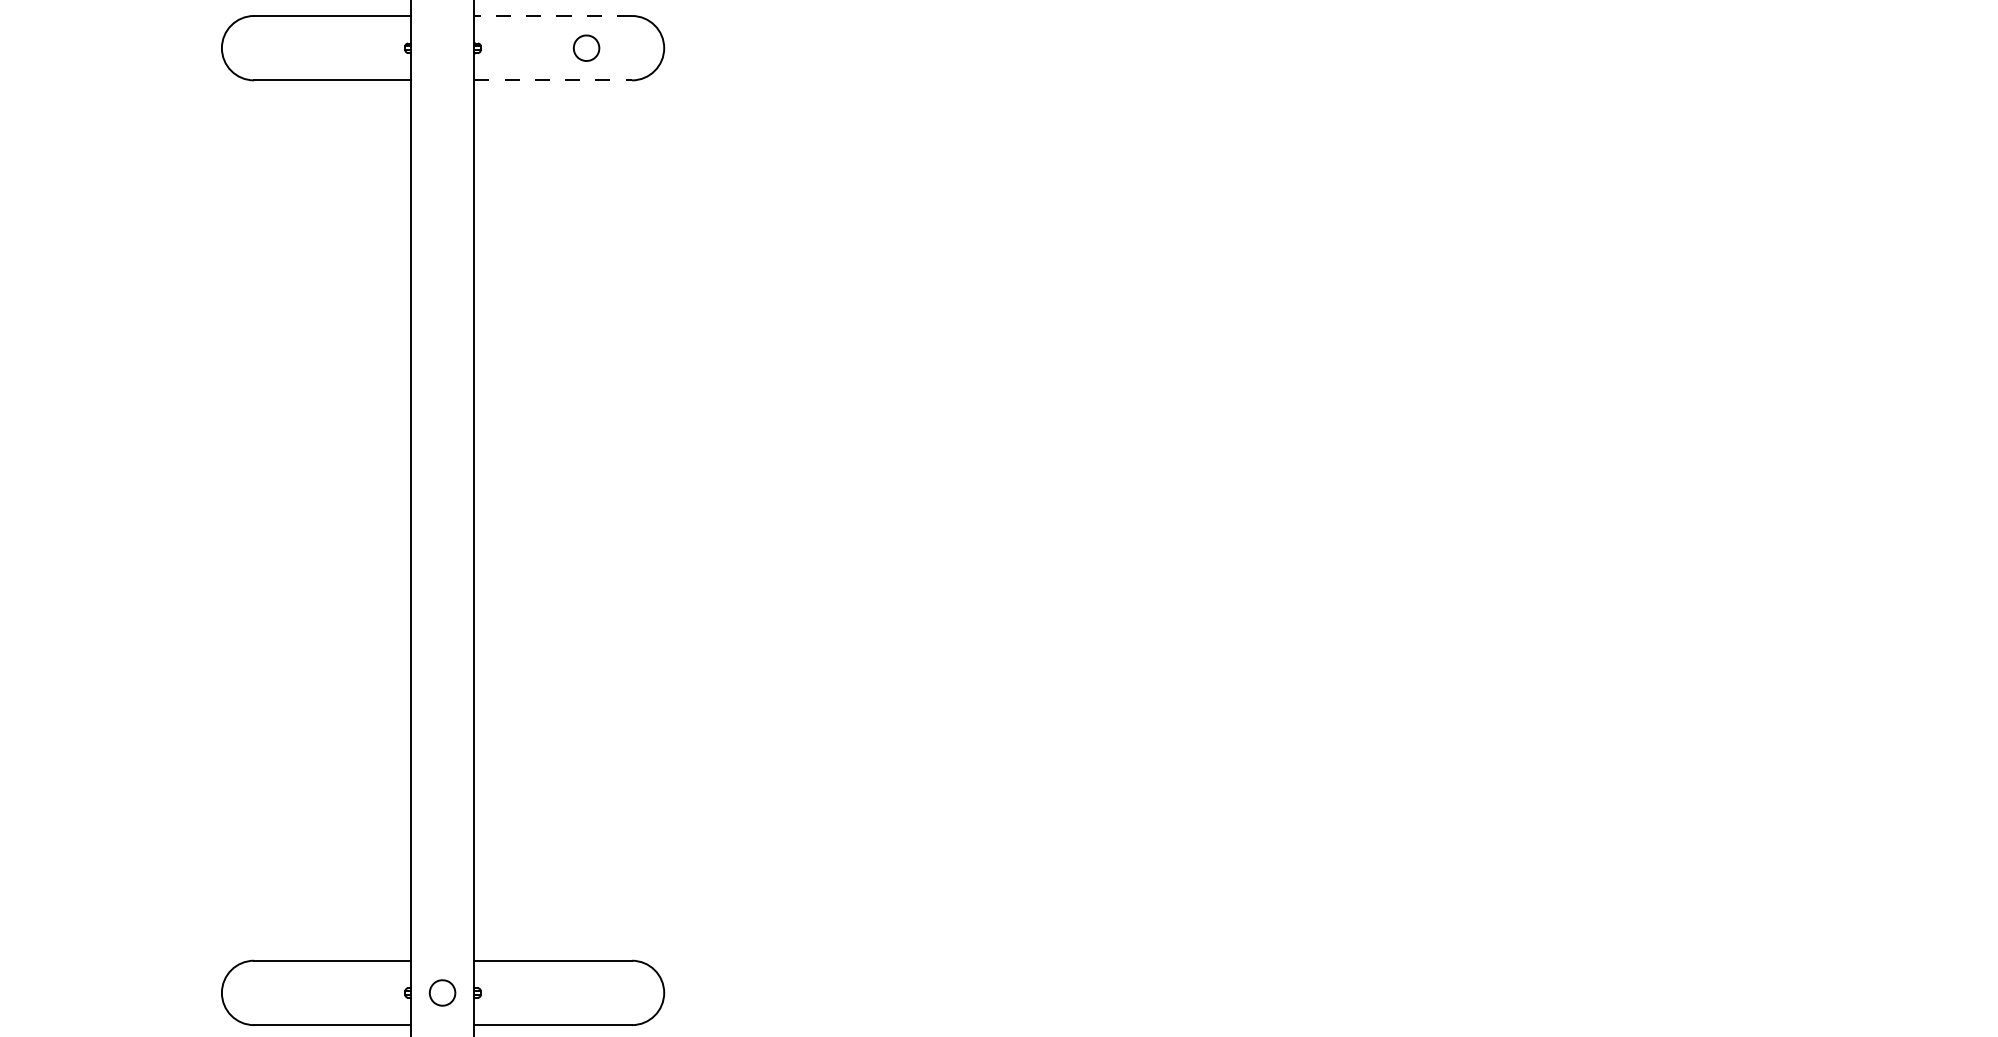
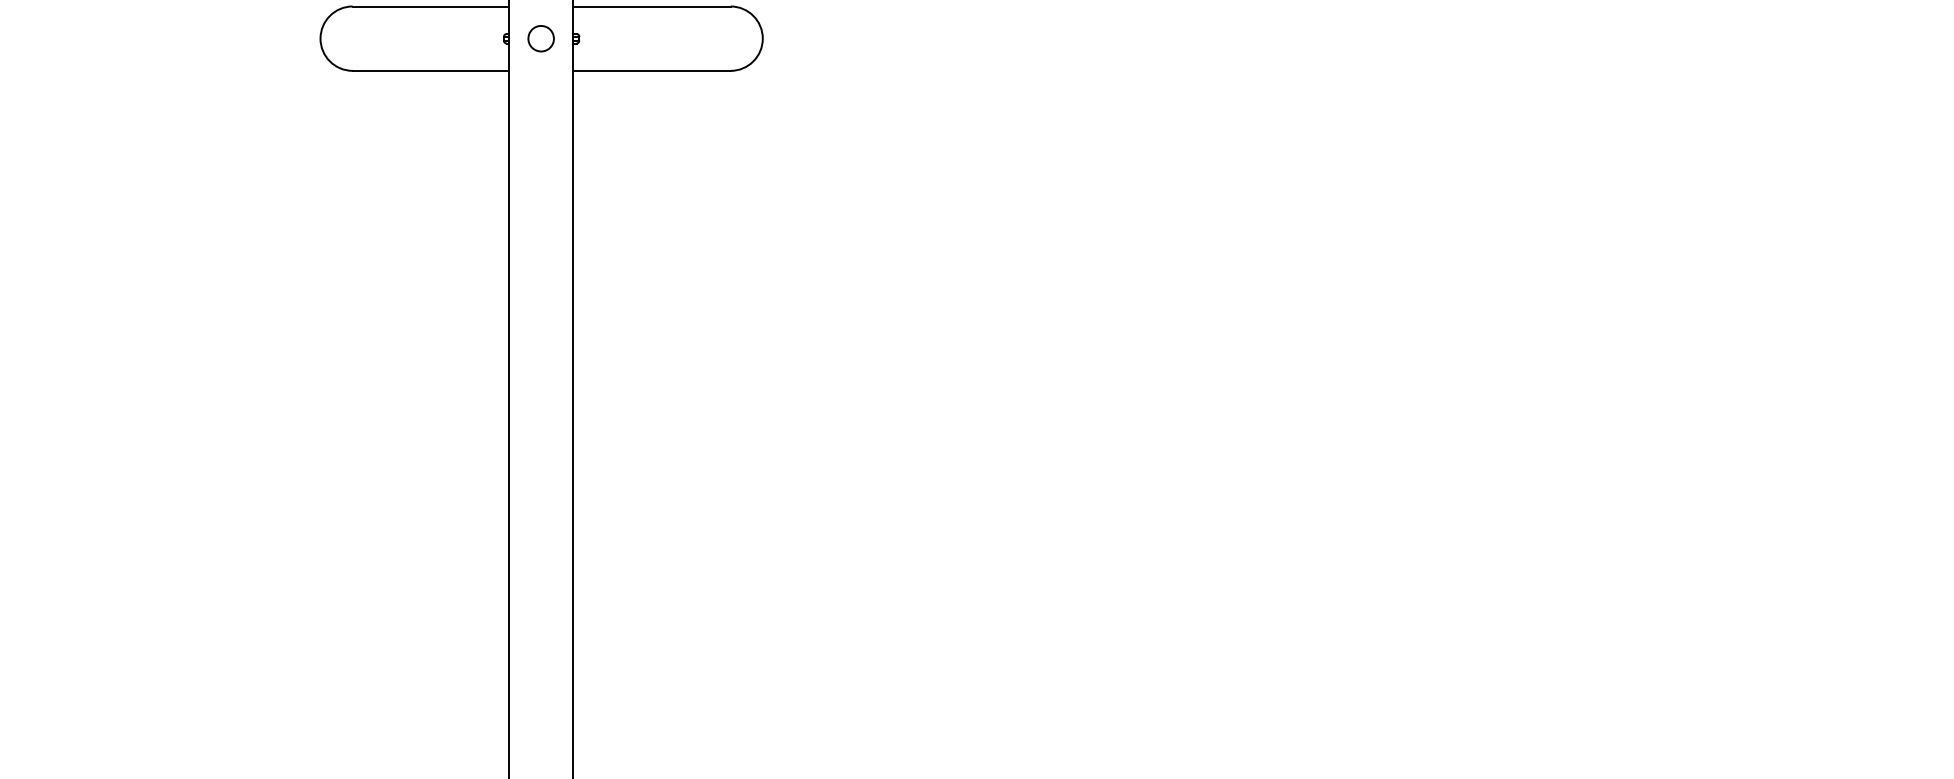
line: (553, 16) -> (652, 6), dashed -> solid
part: (586, 47) -> (541, 37), moved
line: (553, 80) -> (652, 70), dashed -> solid

